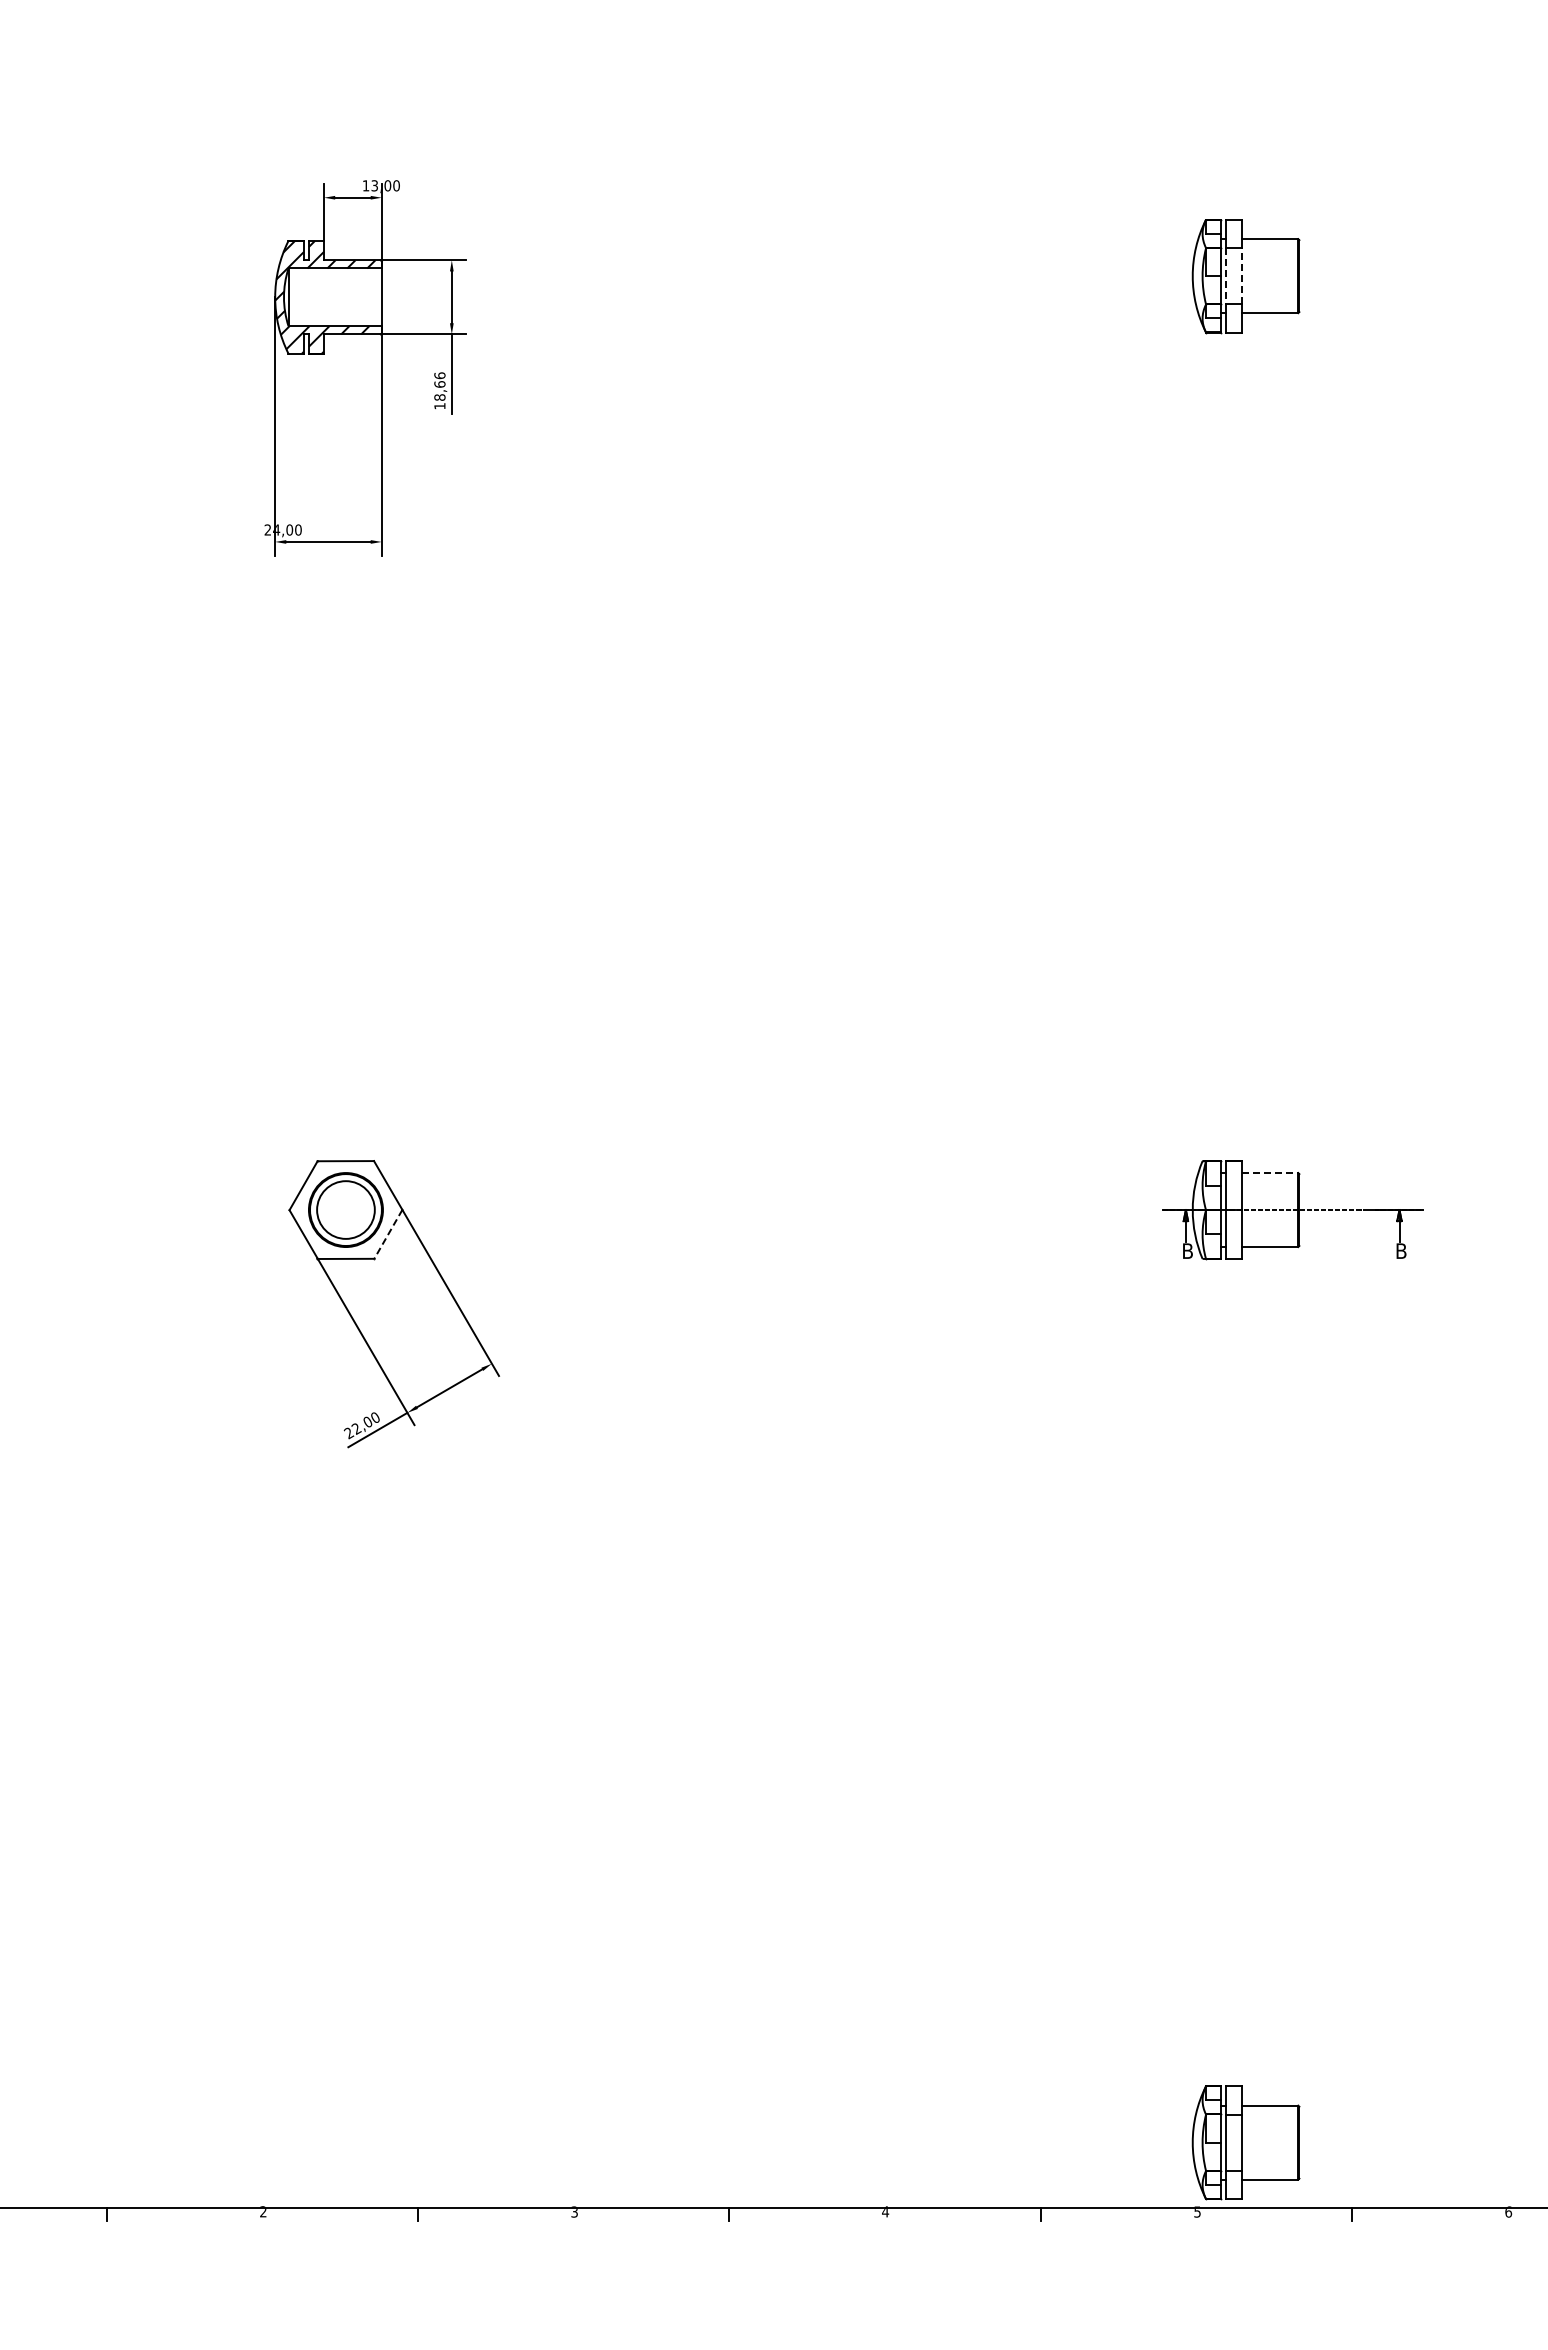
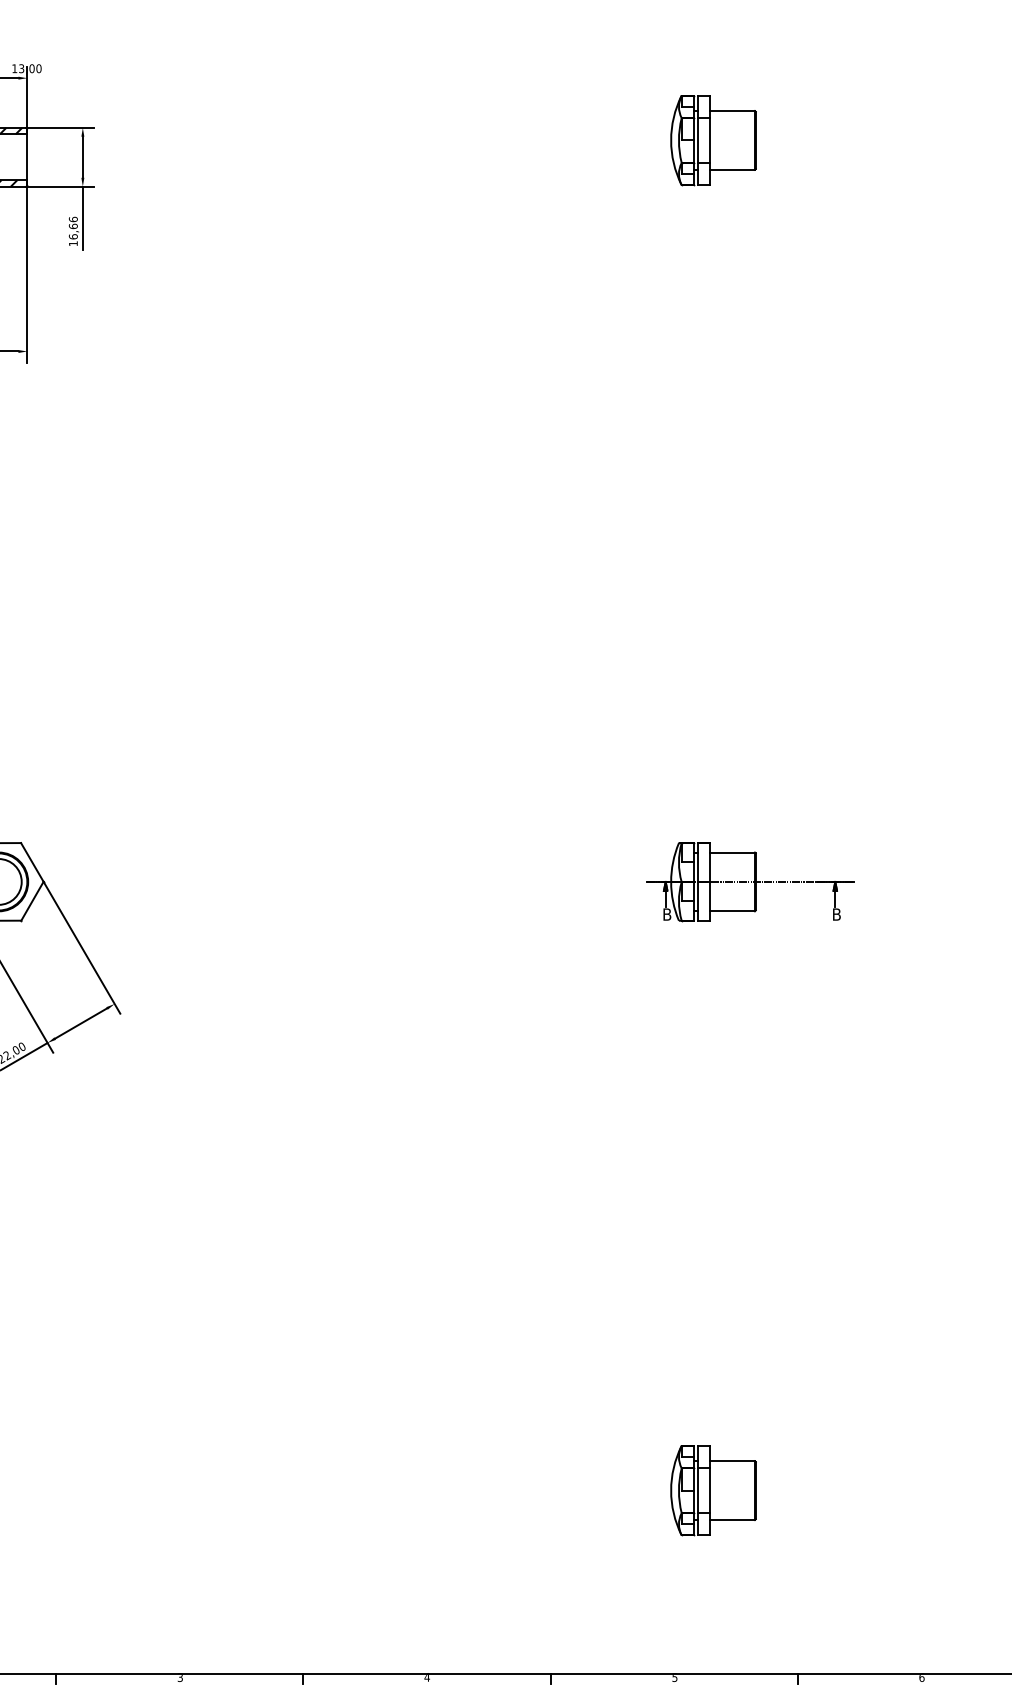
line: (1241, 275) -> (709, 139), dashed -> solid
line: (1226, 276) -> (697, 140), dashed -> solid
text: (439, 397) -> (73, 236), 18,66 -> 16,66
line: (1270, 1173) -> (732, 852), dashed -> solid
line: (388, 1234) -> (32, 901), dashed -> solid
part: (1245, 2142) -> (713, 1490), moved

